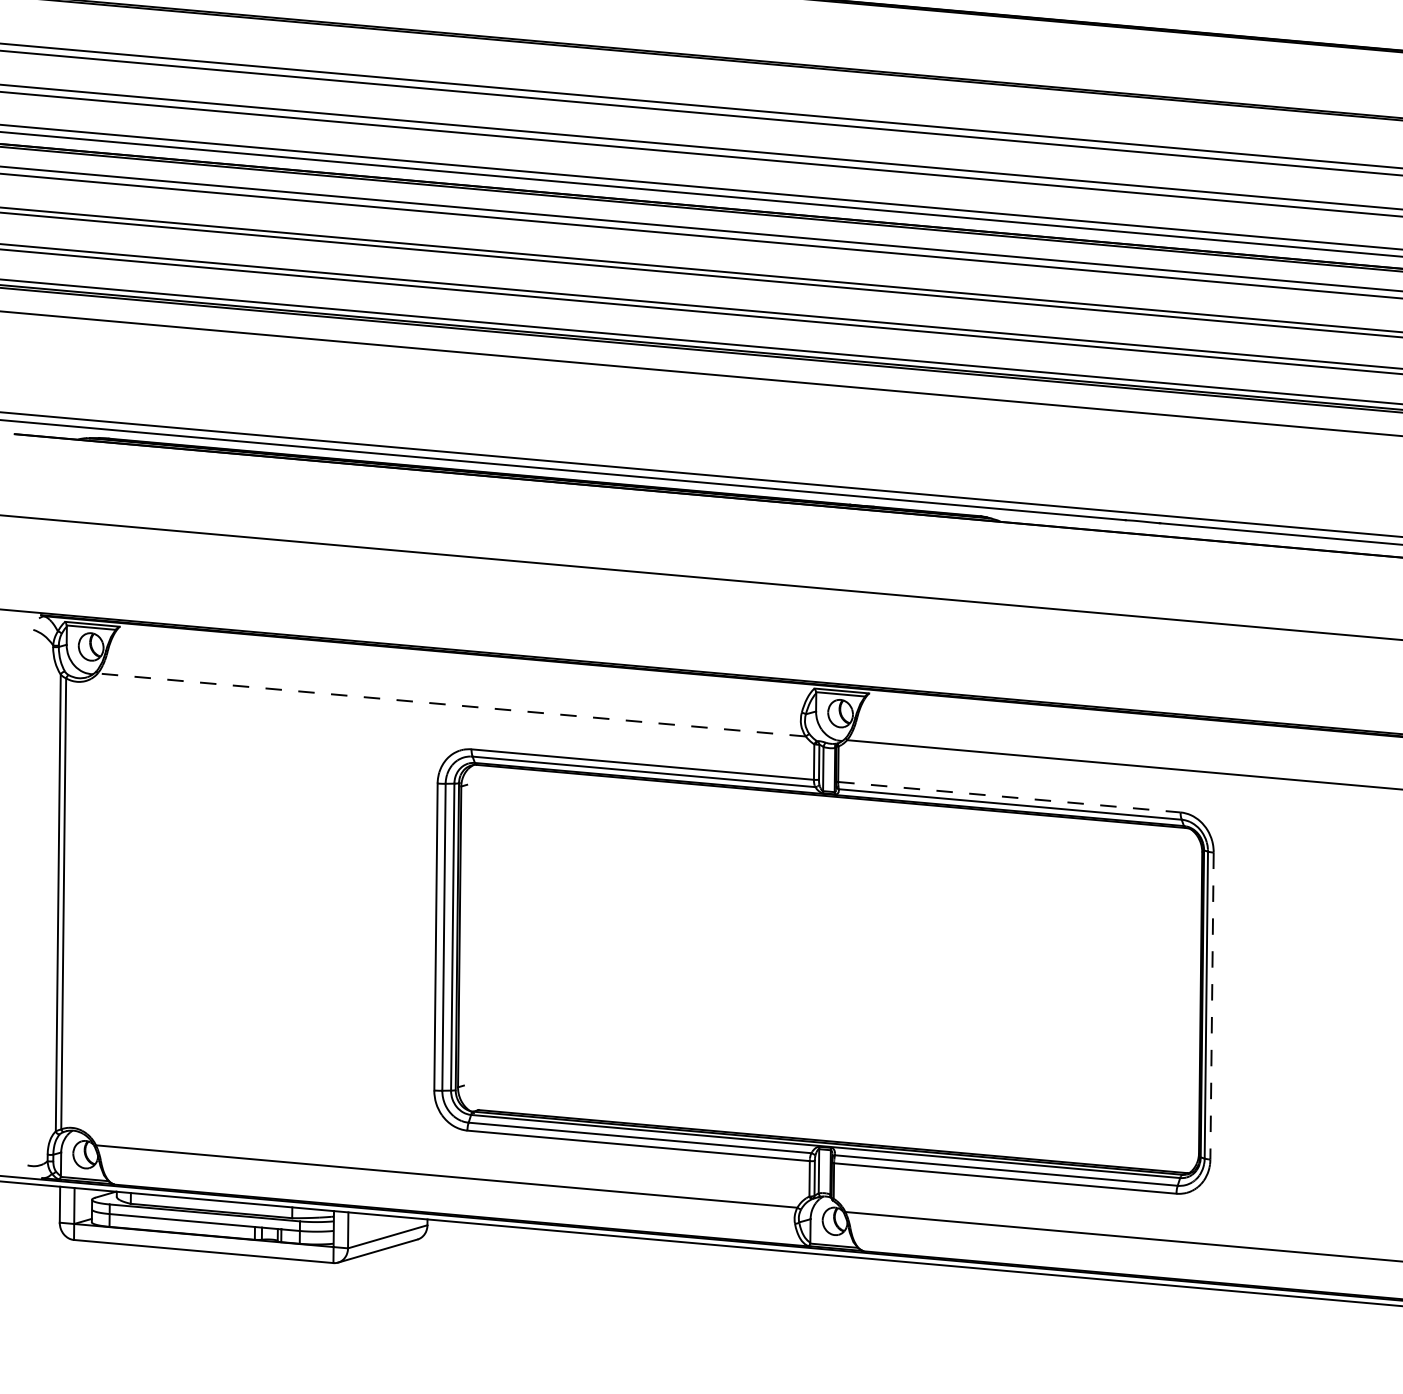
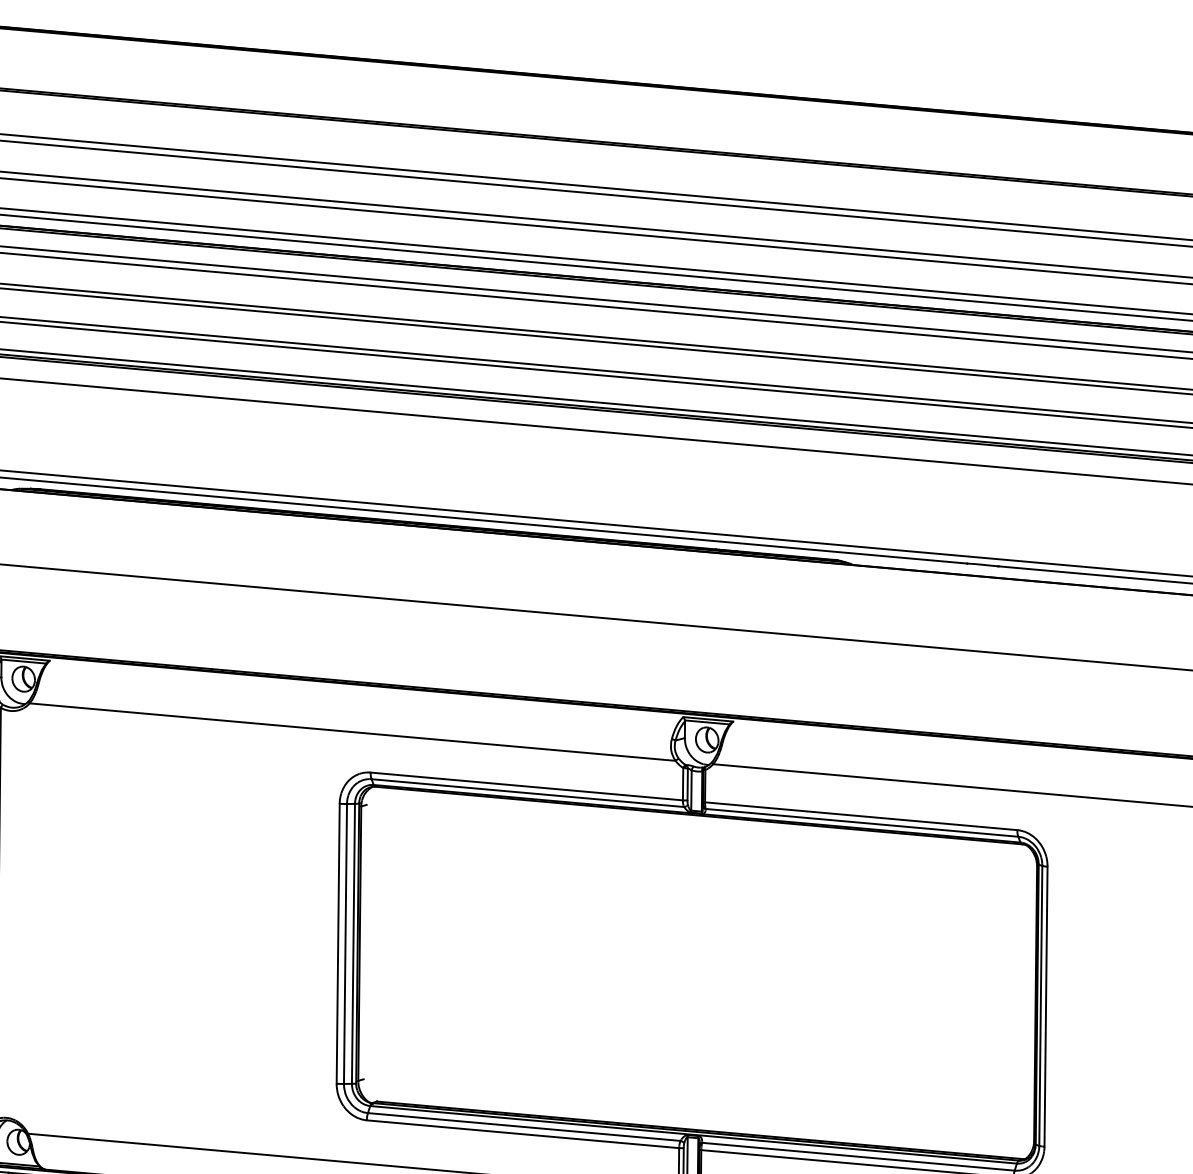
line: (451, 704) -> (352, 731), dashed -> solid
line: (1009, 797) -> (861, 816), dashed -> solid
line: (1212, 1006) -> (1046, 1007), dashed -> solid

